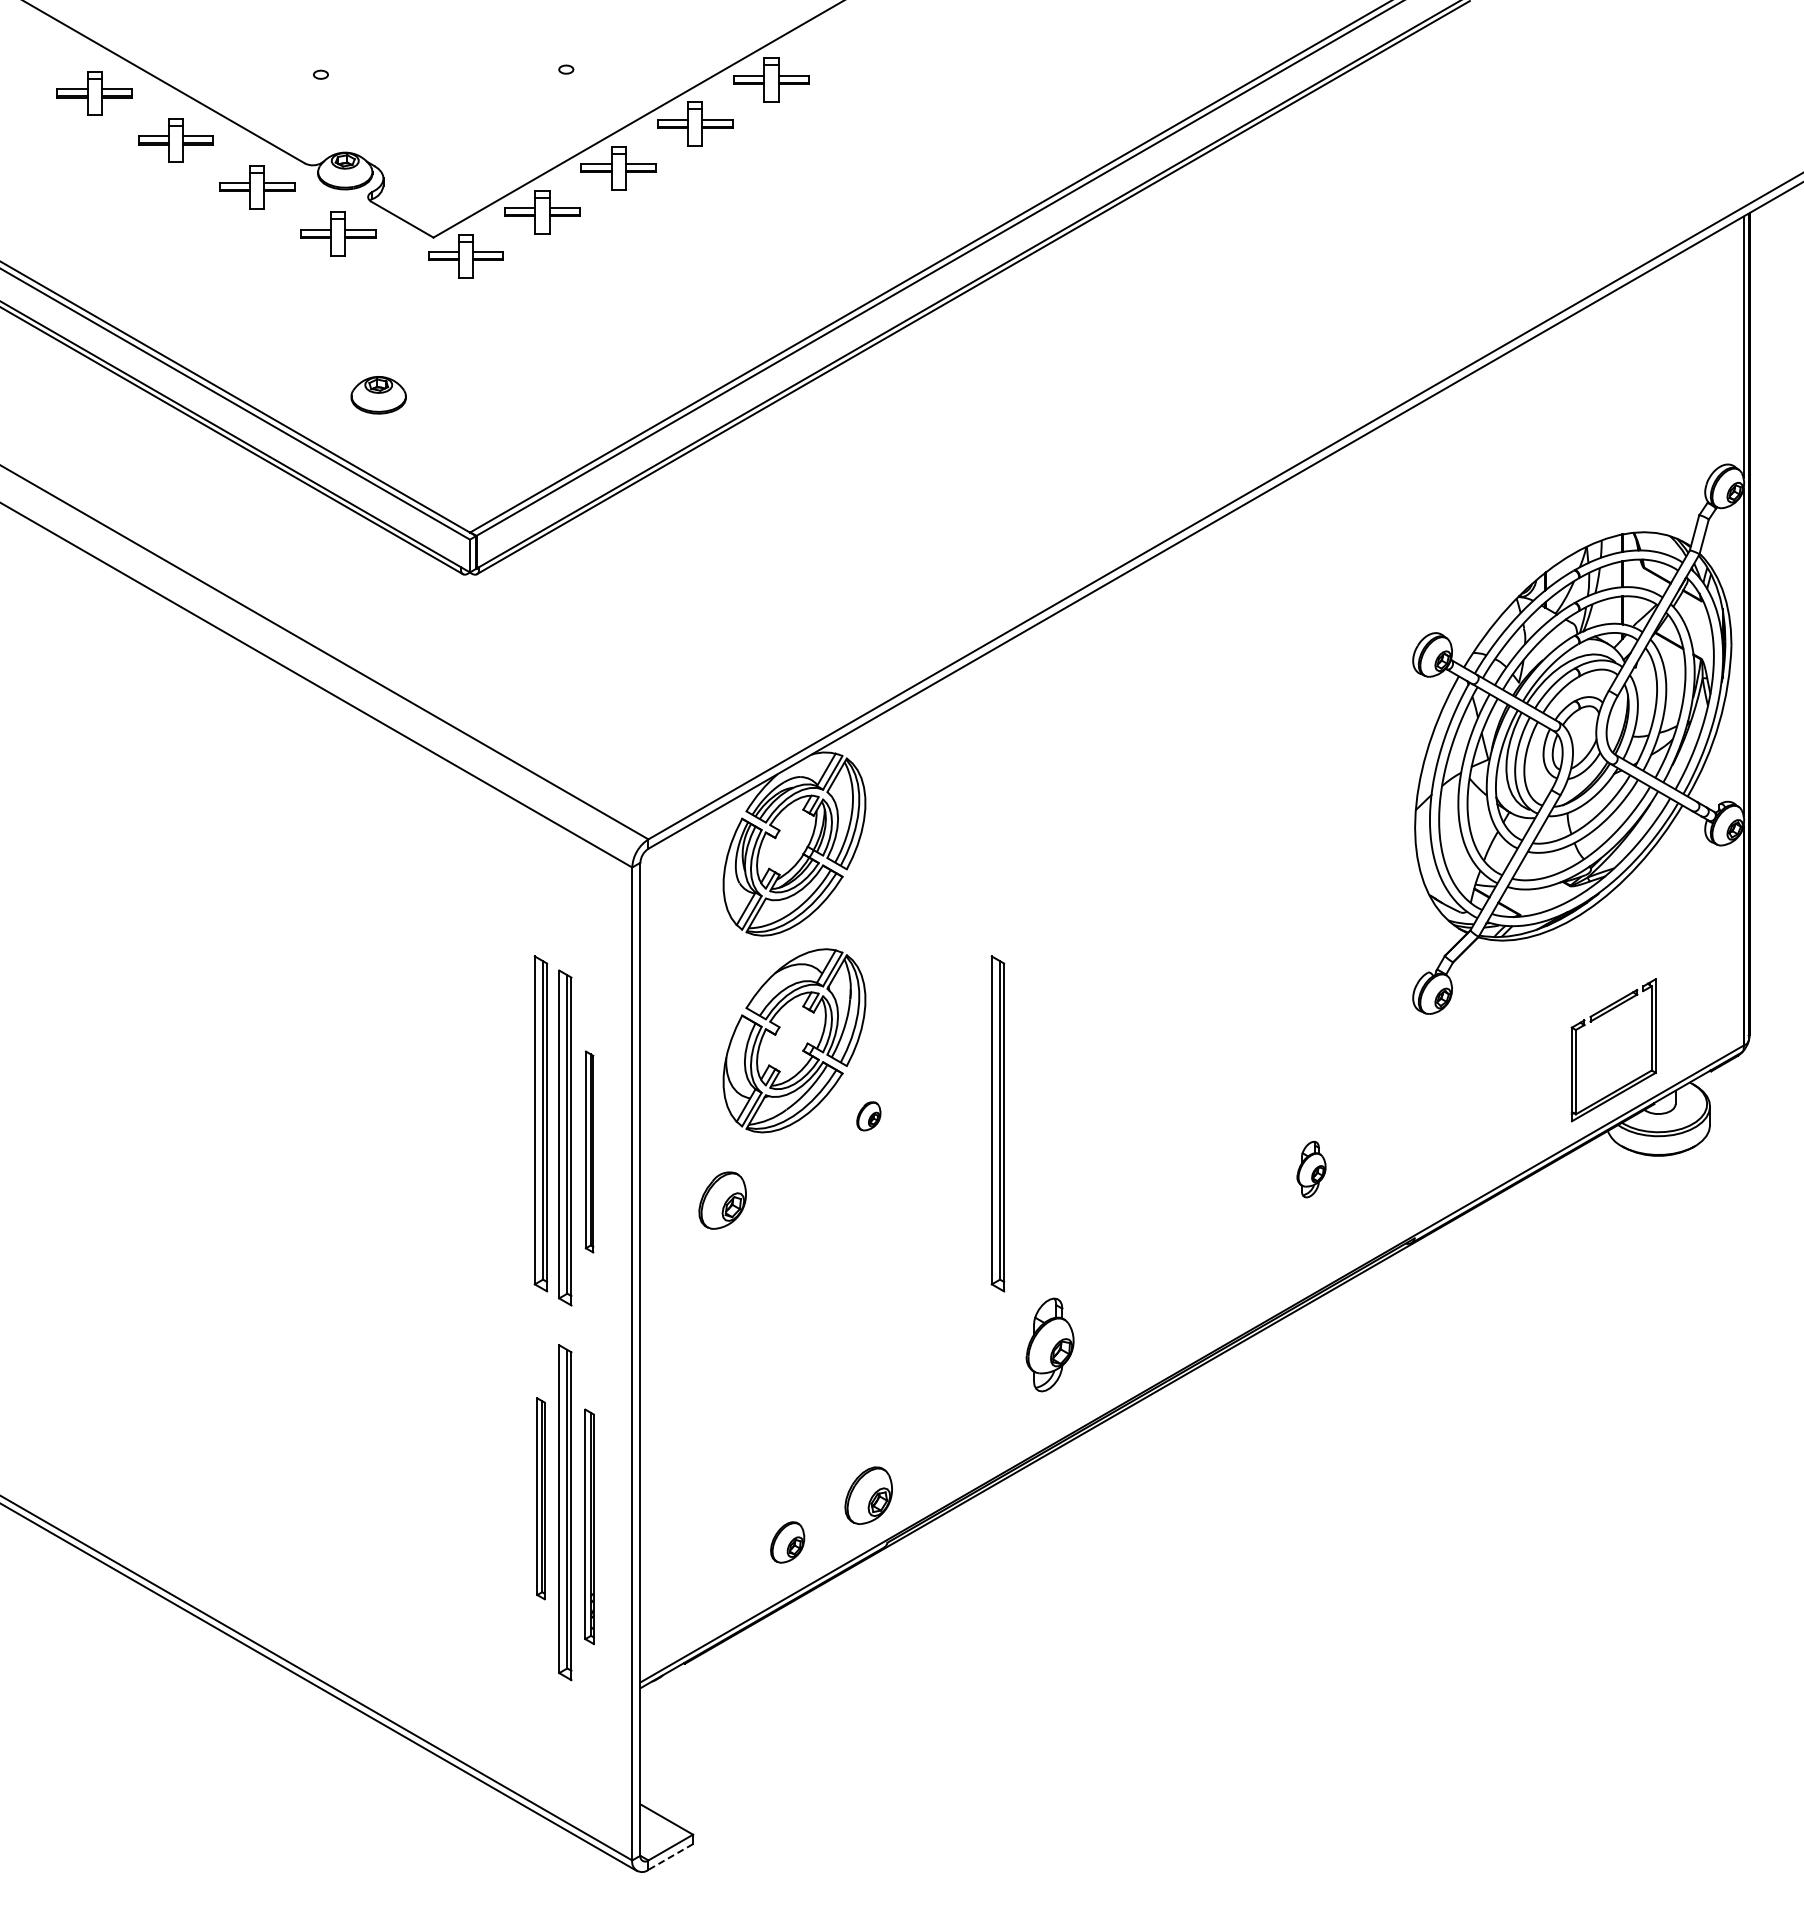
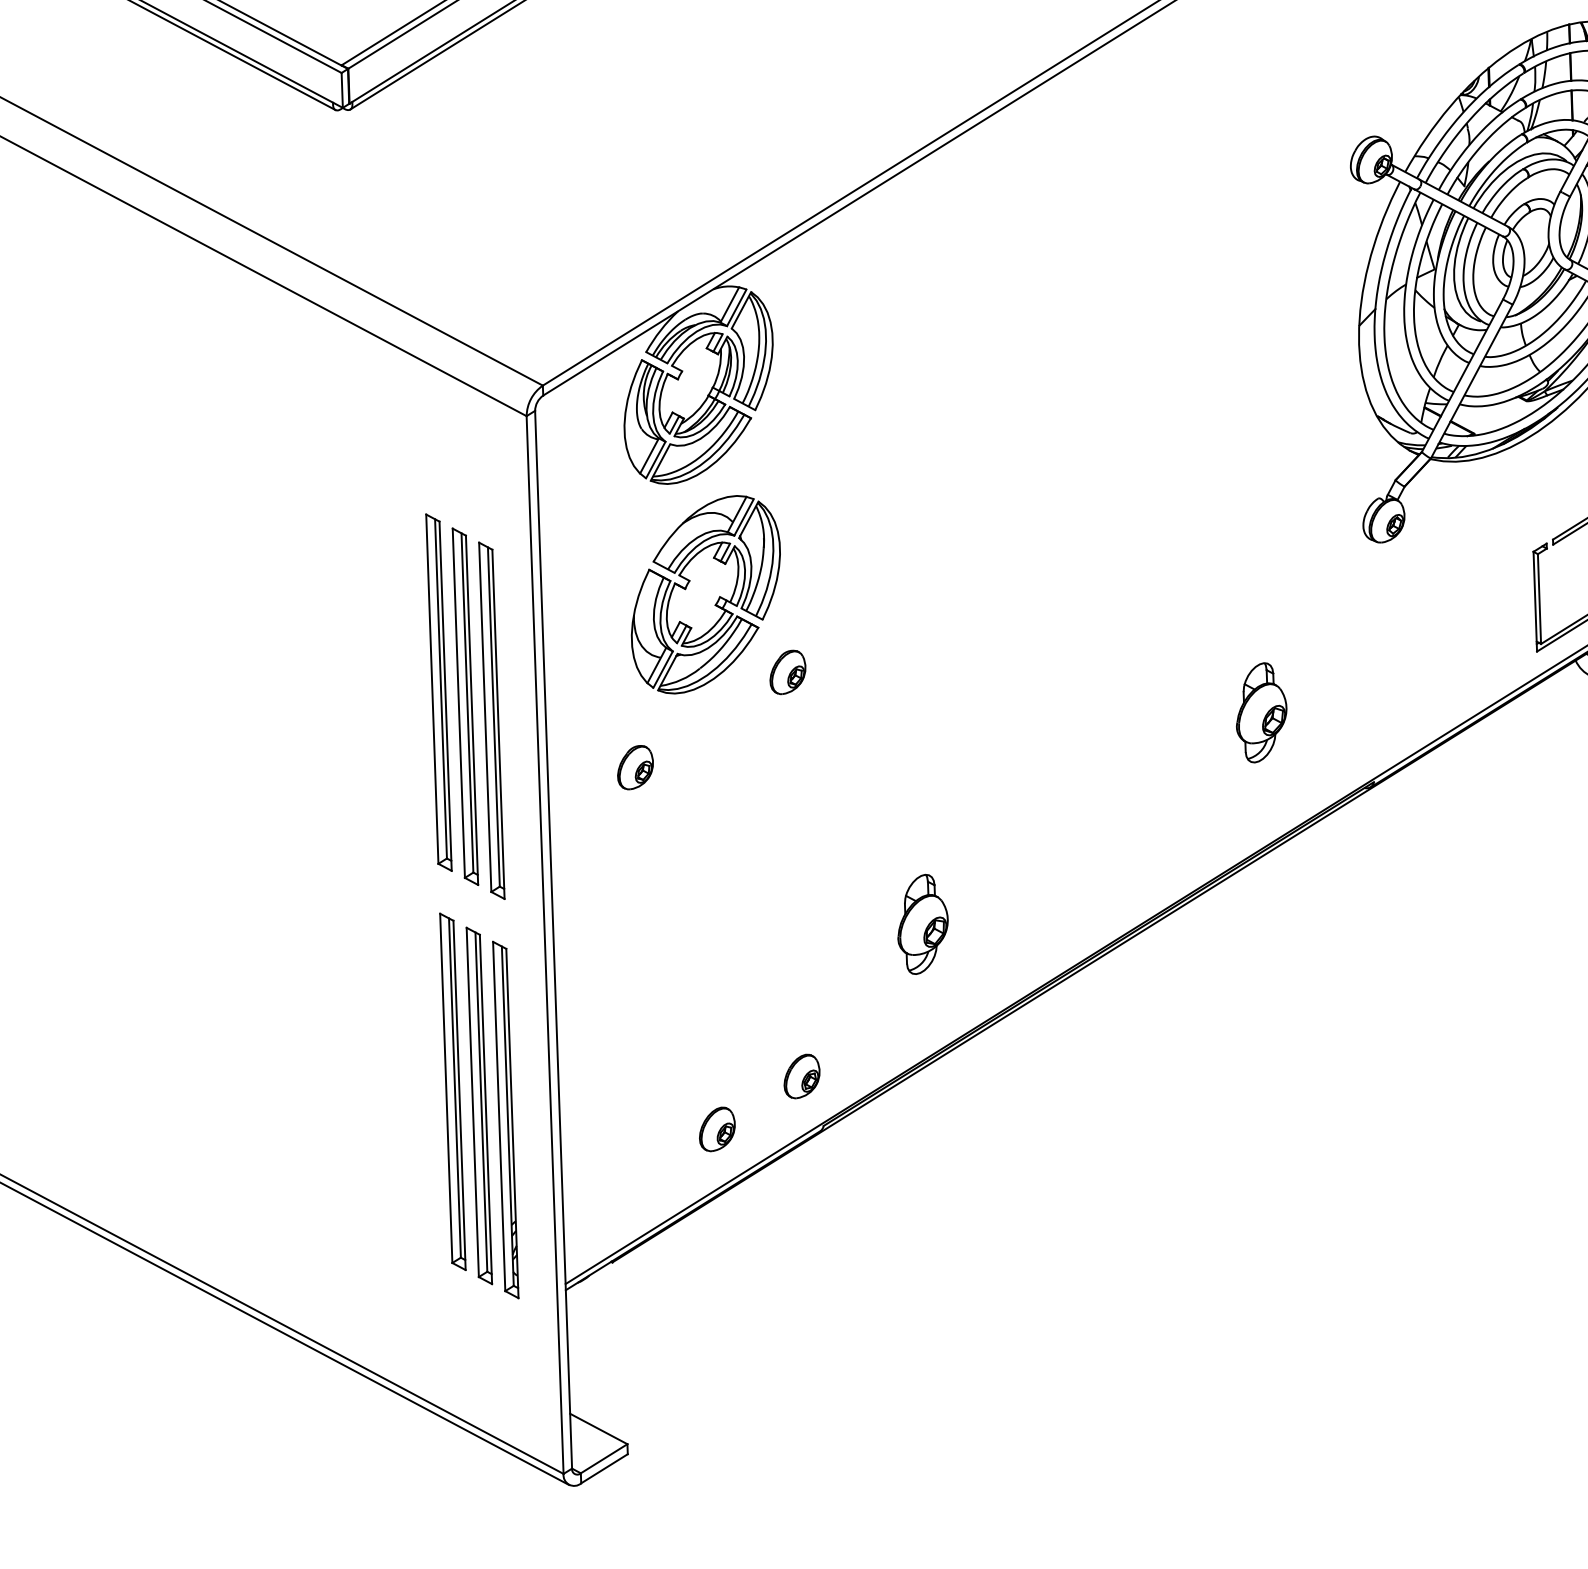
part: (868, 1116) -> (787, 672), size x1.43
part: (997, 1123) -> (925, 675), removed
part: (589, 1151) -> (491, 720), size x1.67
part: (1311, 1169) -> (1261, 712), size x1.67
part: (722, 1200) -> (635, 767), size x0.71
part: (1049, 1344) -> (922, 923), moved
part: (868, 1495) -> (801, 1076), size x0.71
part: (540, 1498) -> (452, 1091), size x1.67
part: (589, 1526) -> (505, 1119), size x1.43
line: (670, 1856) -> (604, 1468), dashed -> solid

